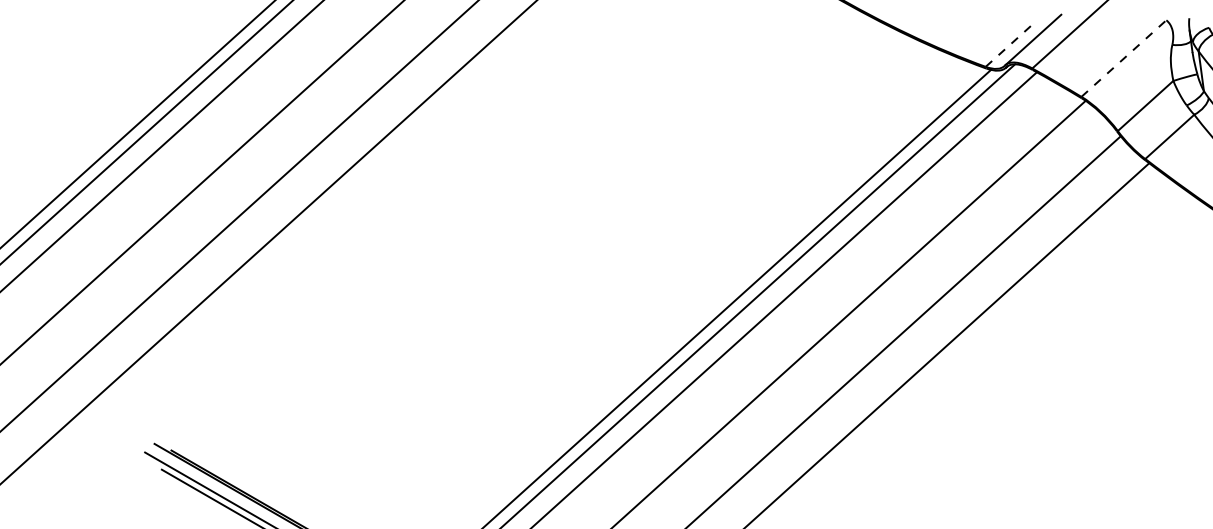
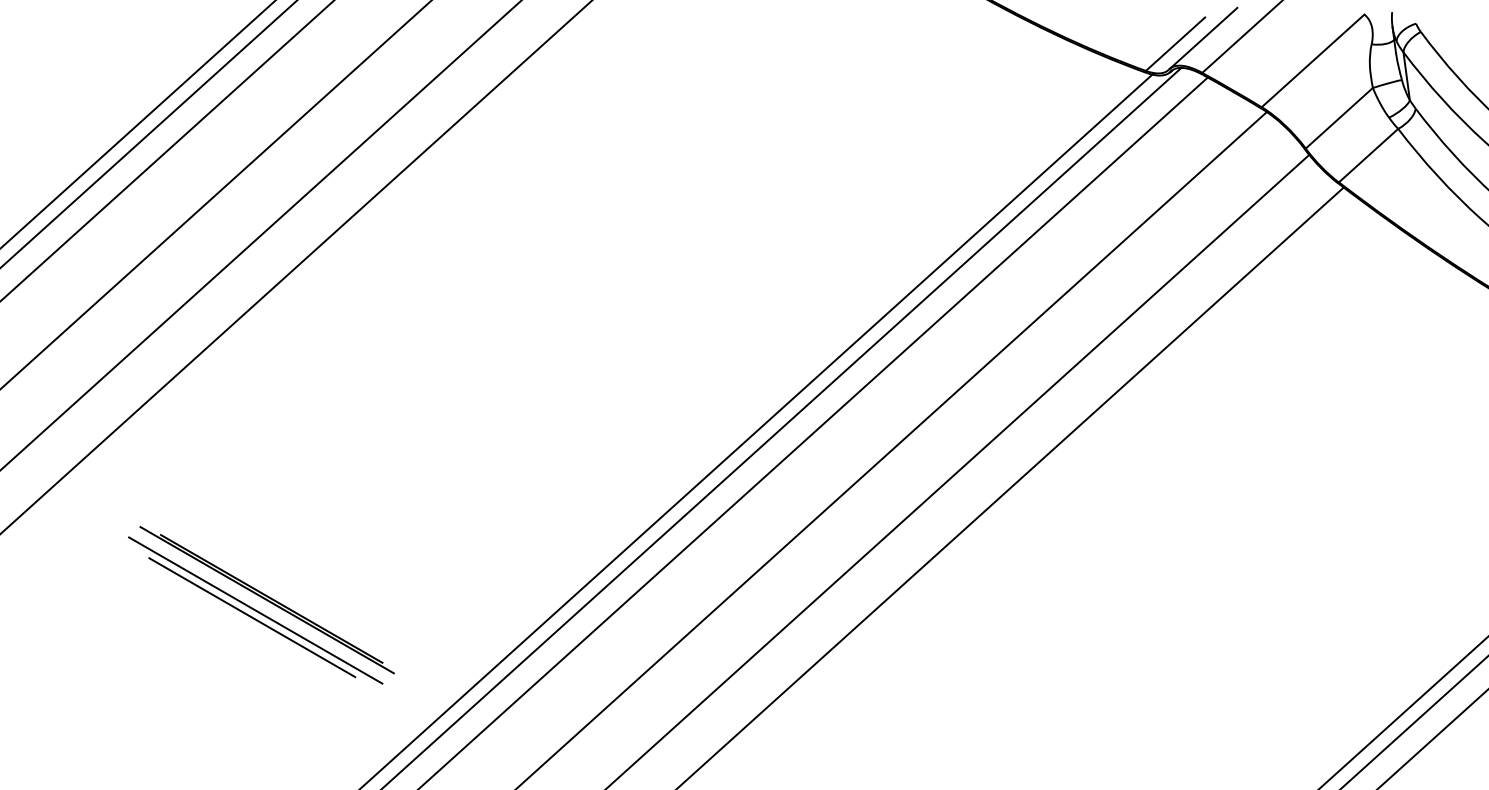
line: (1010, 44) -> (1175, 44), dashed -> solid
line: (1124, 58) -> (1313, 60), dashed -> solid

